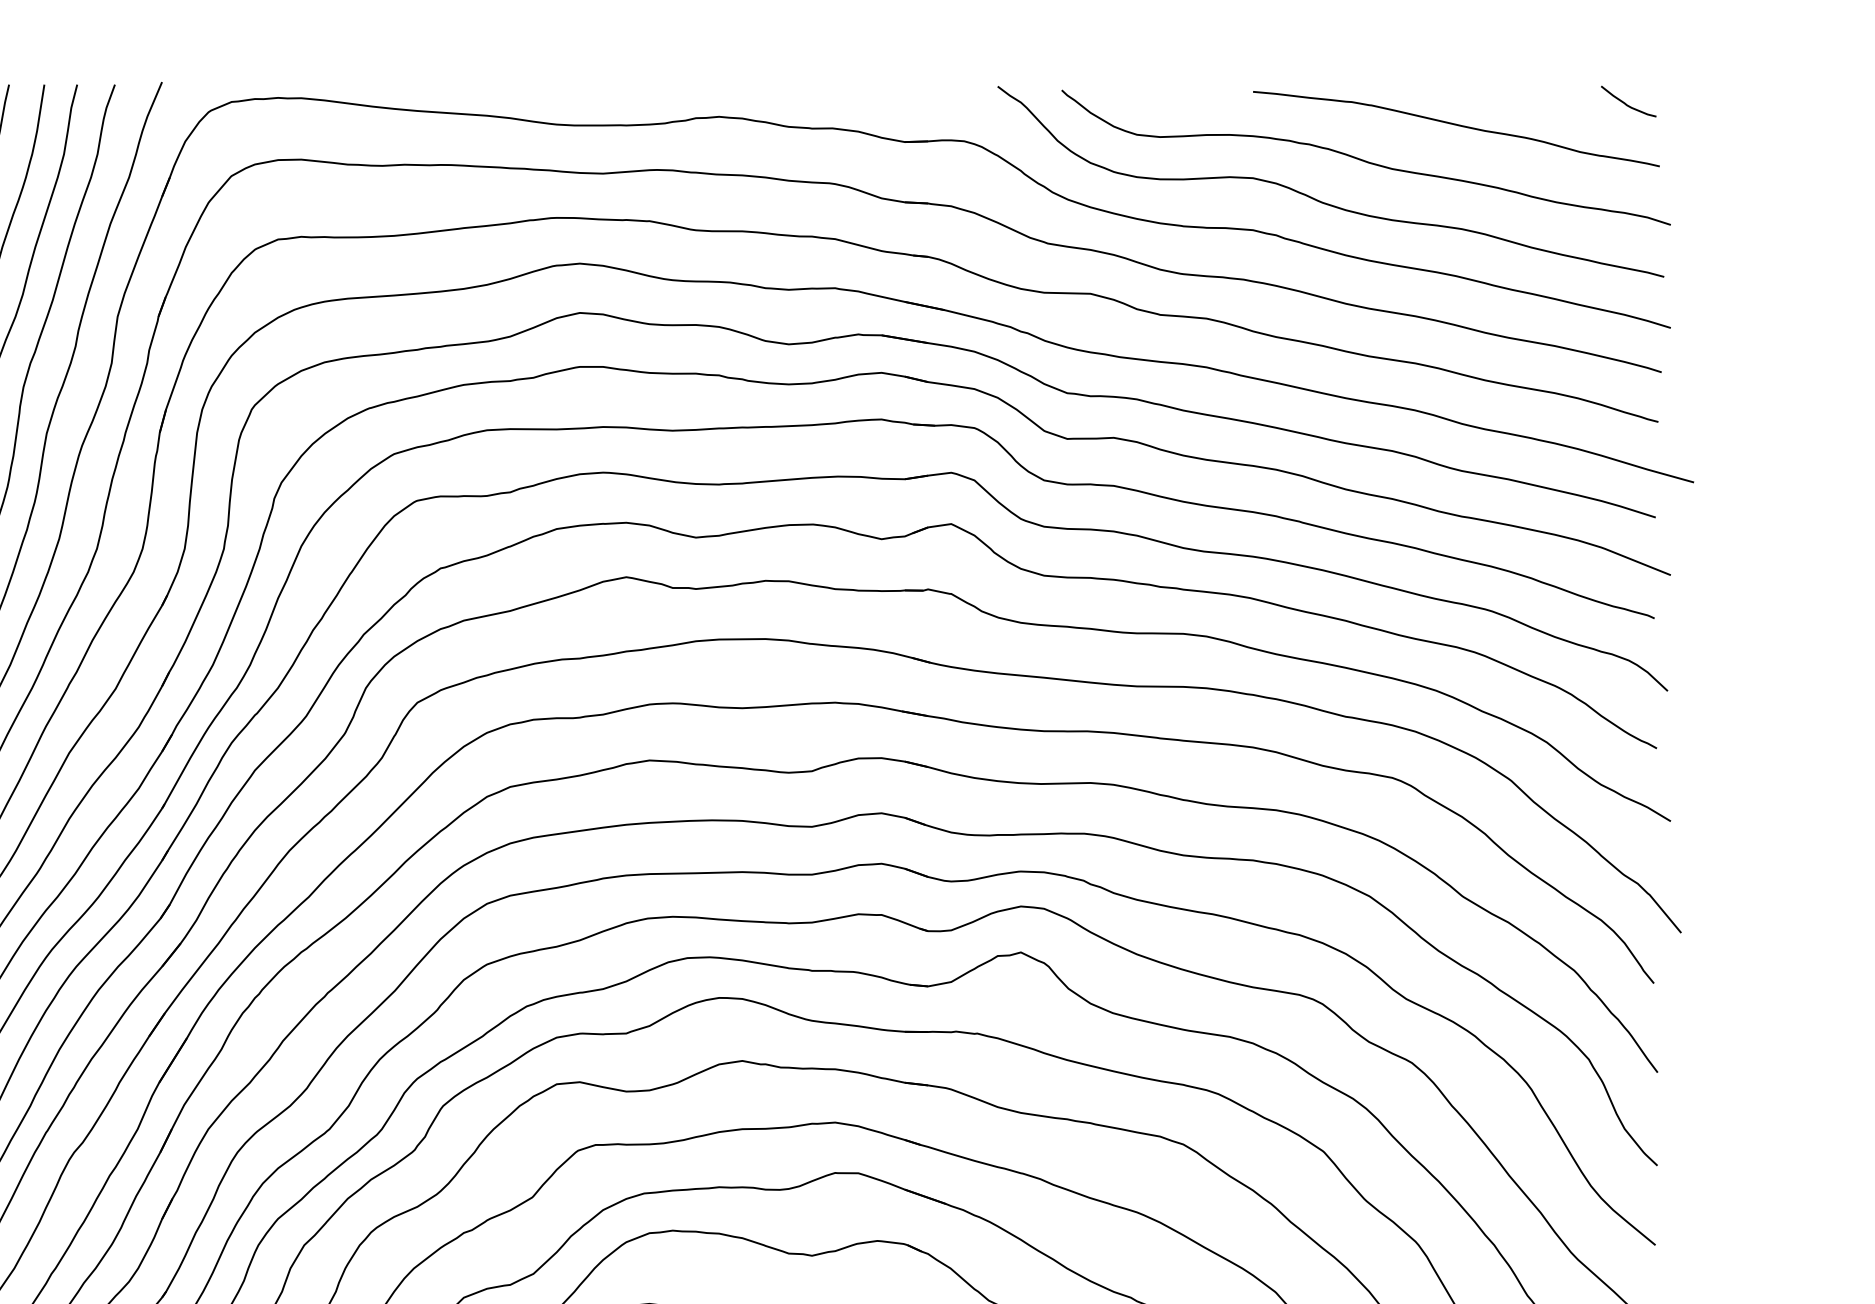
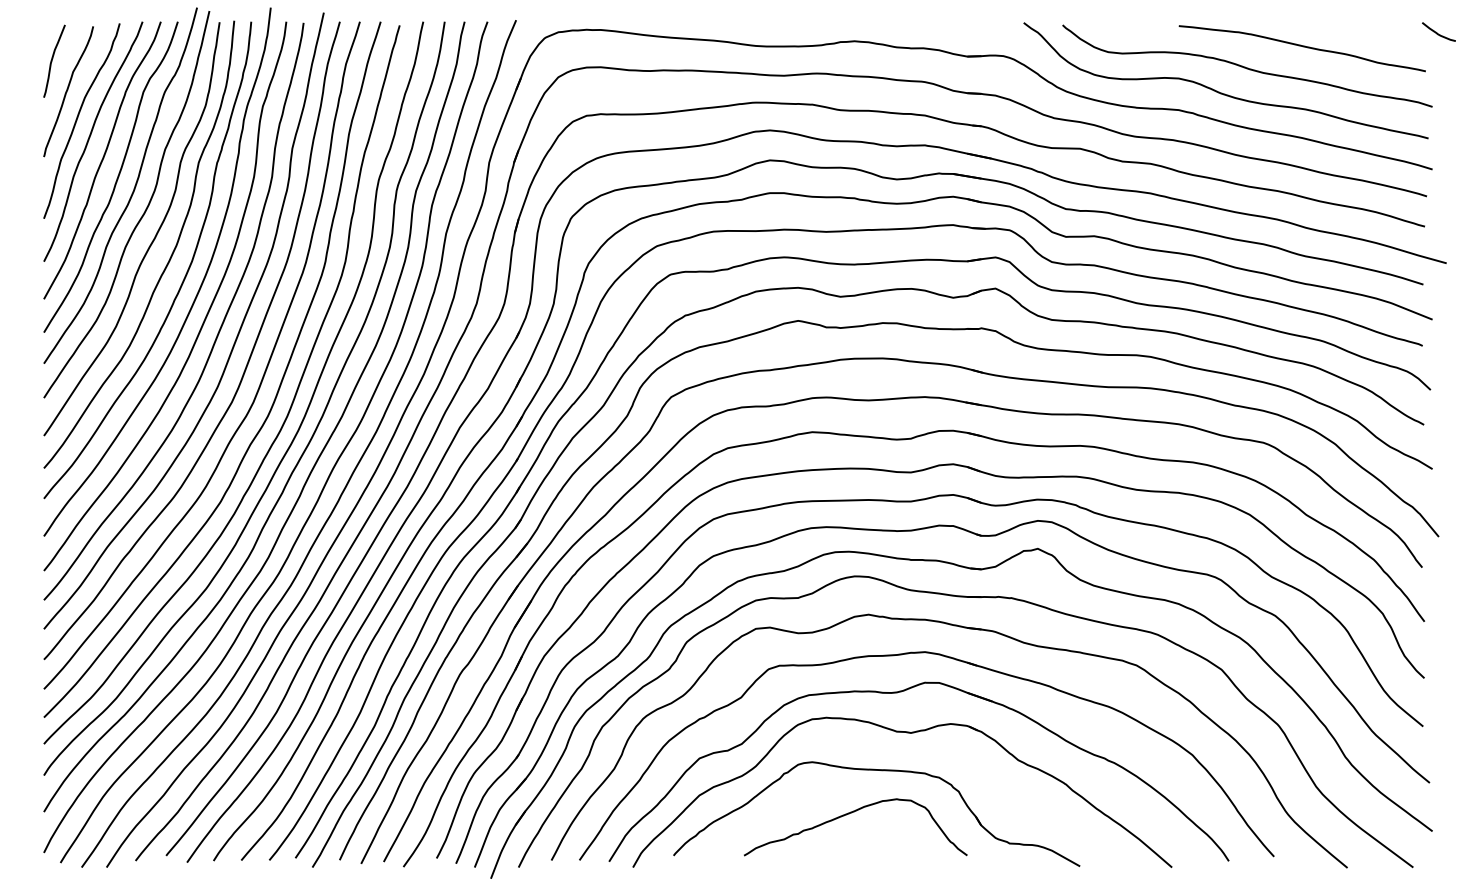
curve: (1626, 102) -> (1437, 32), moved

